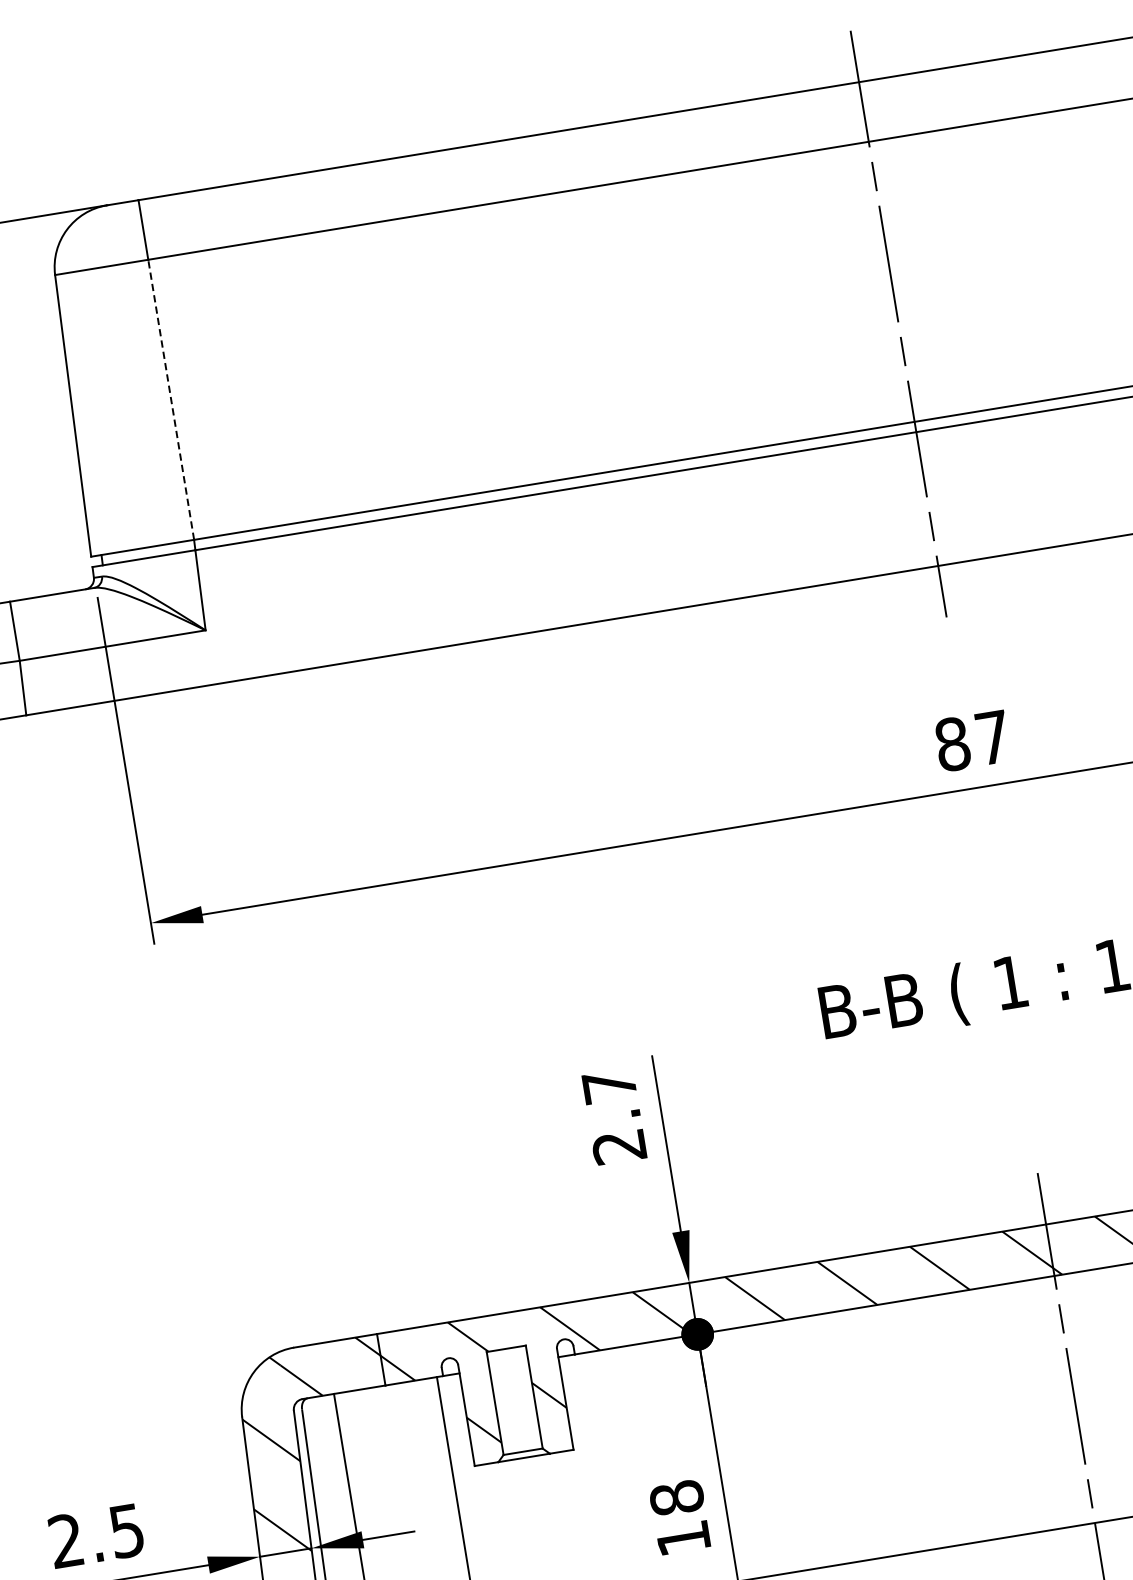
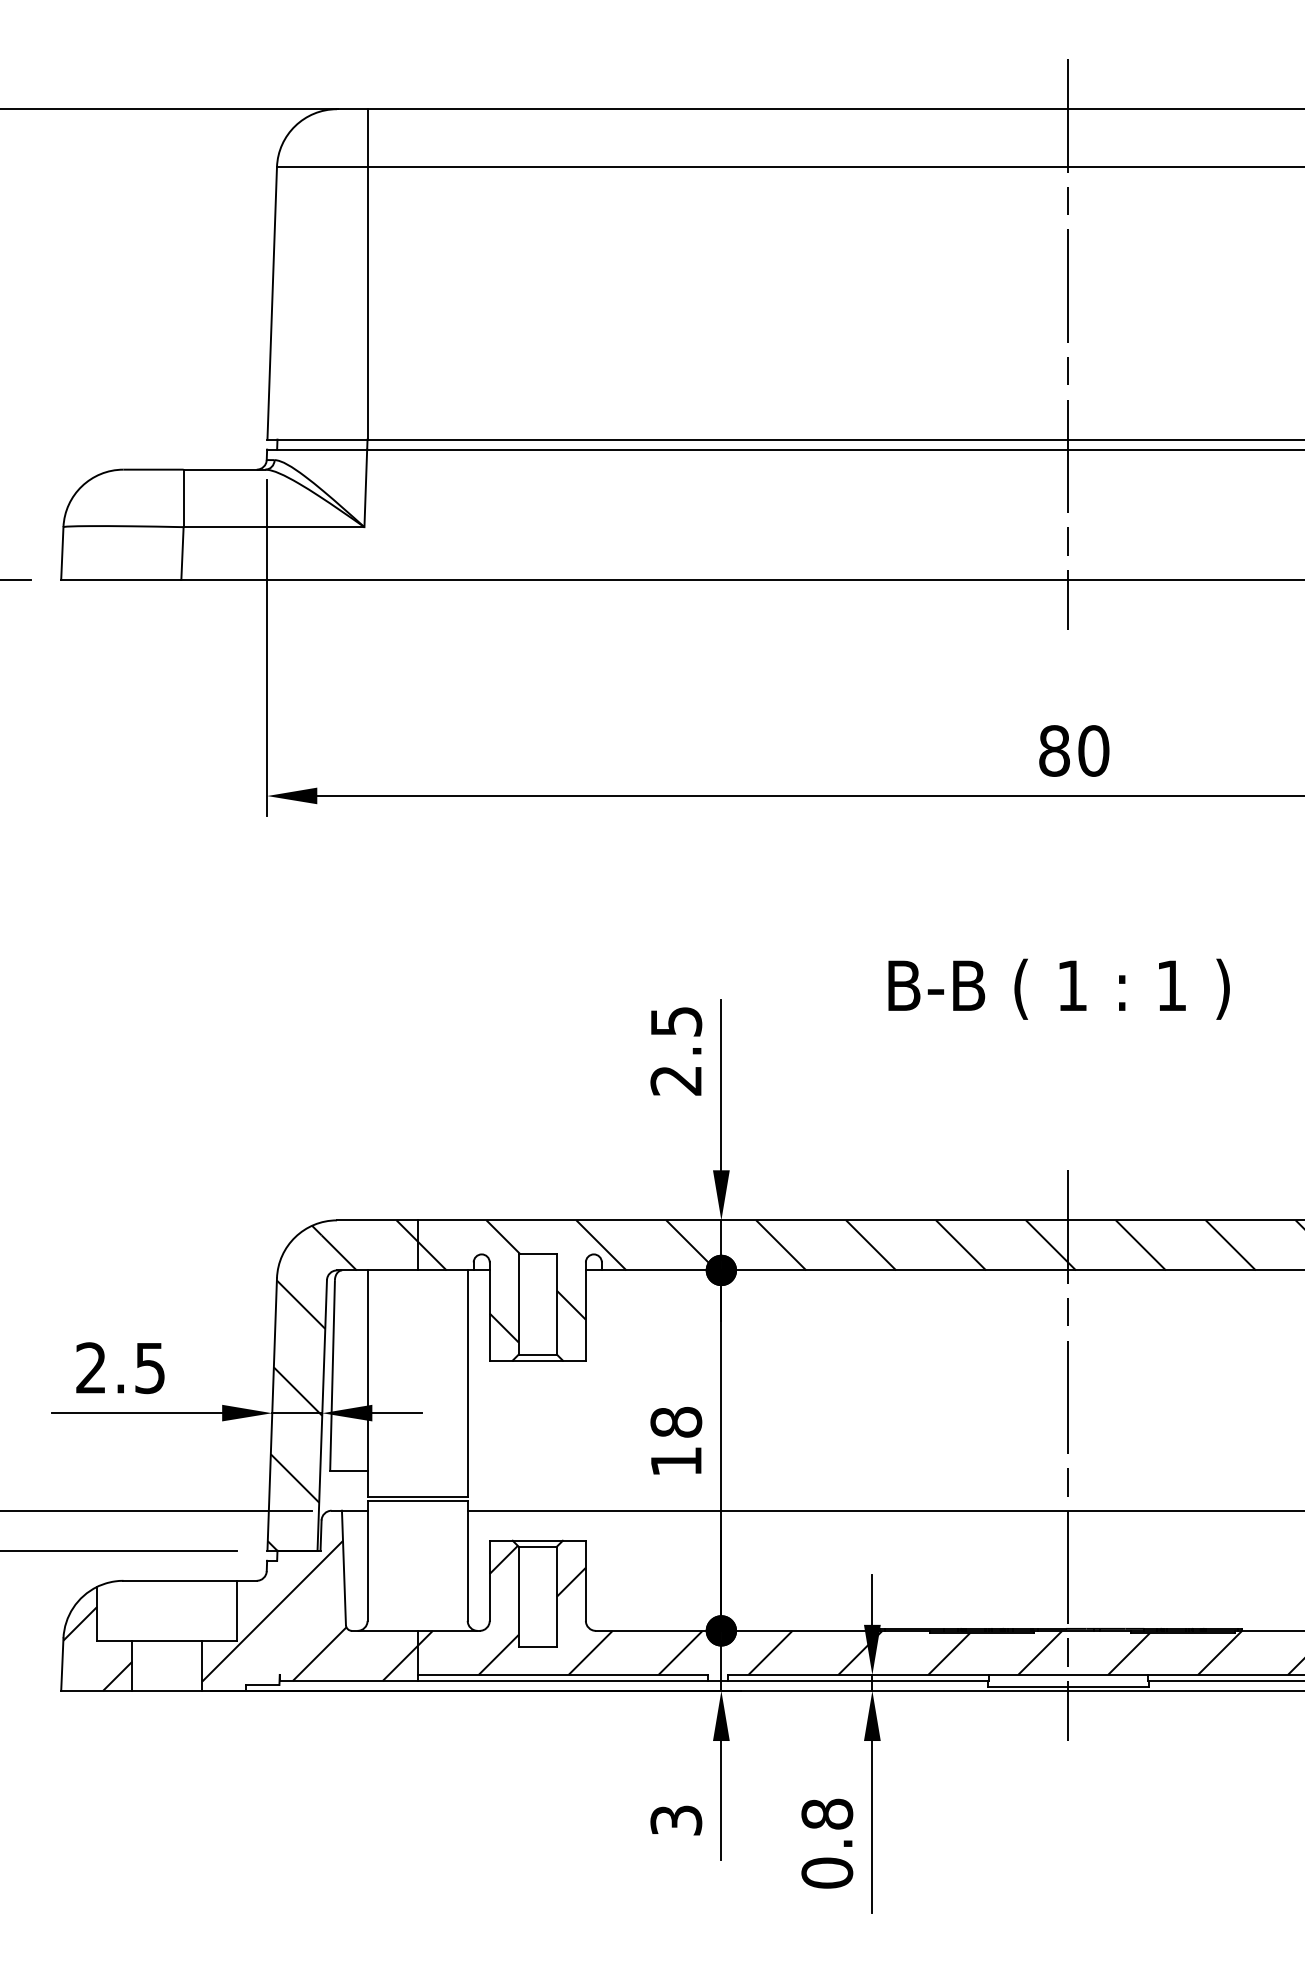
line: (170, 398) -> (367, 302), dashed -> solid
text: (992, 737) -> (1093, 750), 87 -> 80
text: (609, 1086) -> (676, 1021), 2.7 -> 2.5

